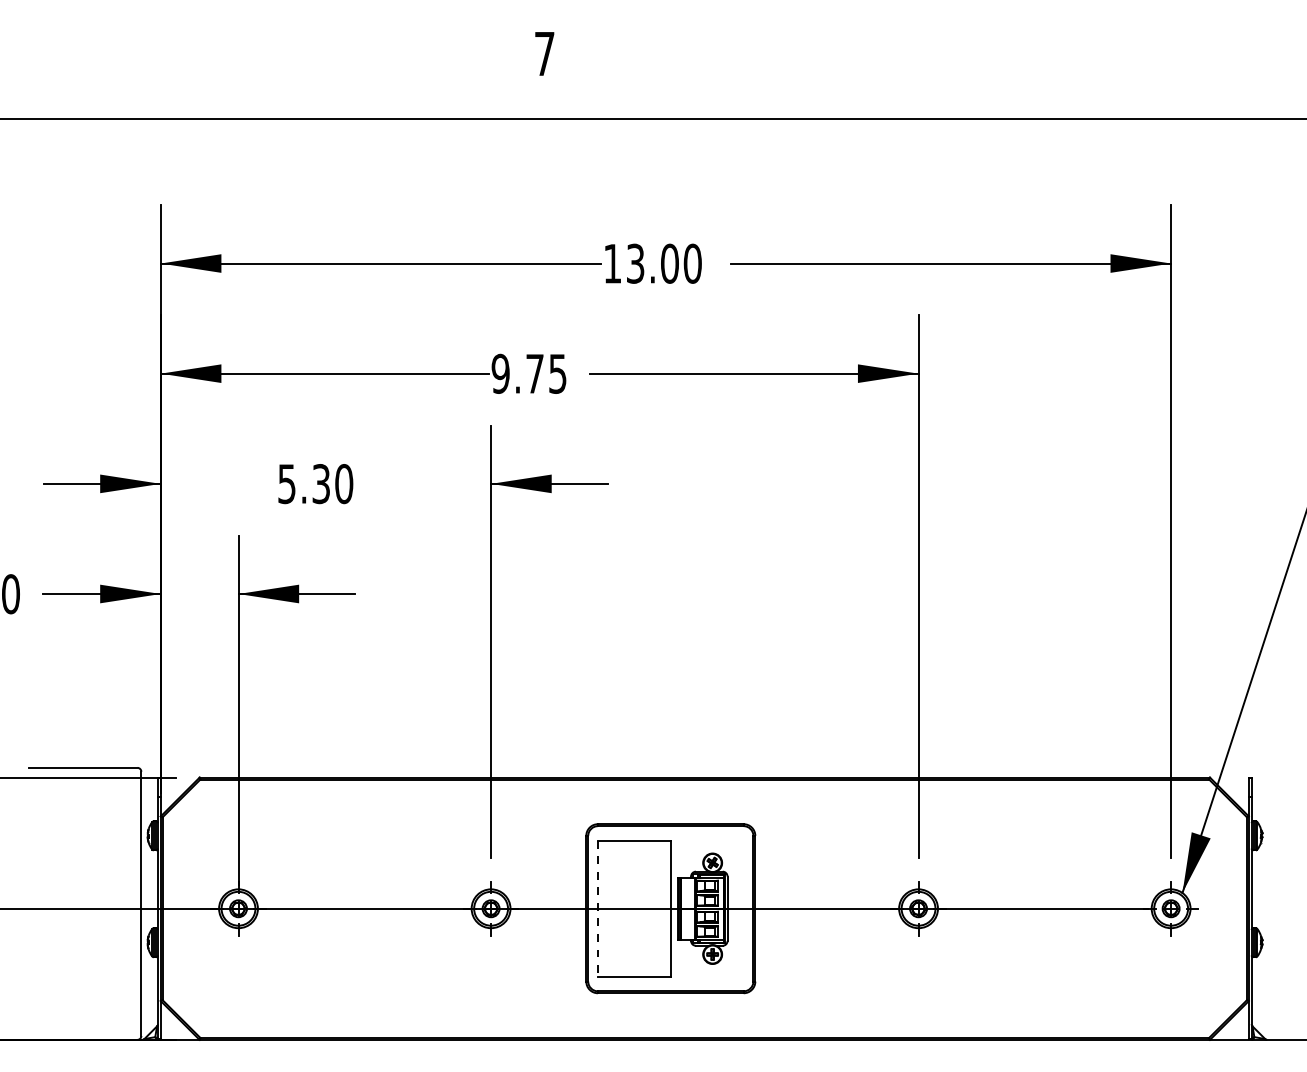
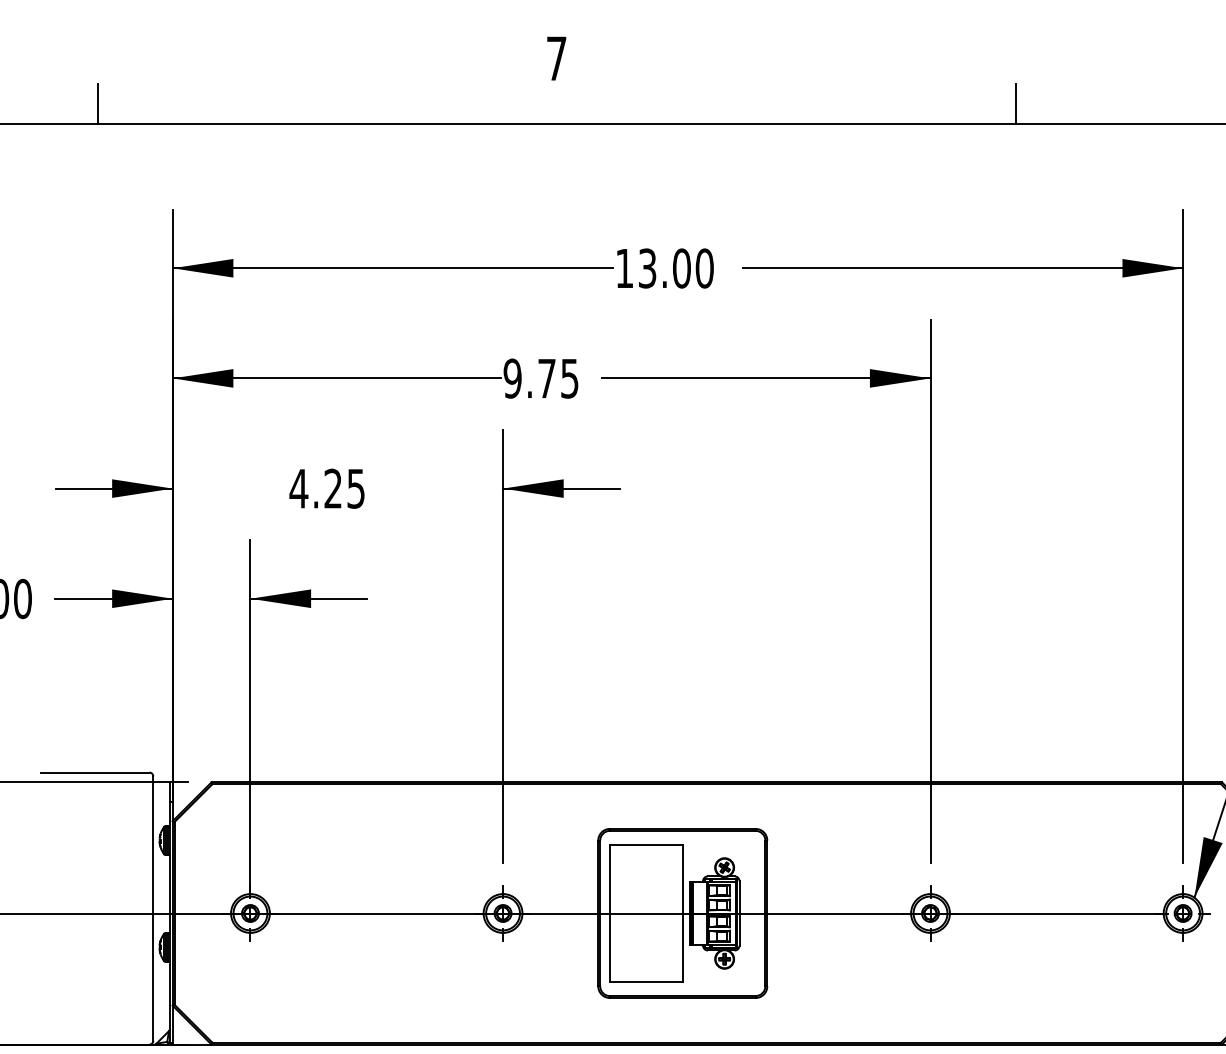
line: (86, 99) -> (98, 104), added
line: (1004, 99) -> (1016, 104), added
text: (315, 484) -> (327, 489), 5.30 -> 4.25
line: (597, 909) -> (609, 914), dashed -> solid

